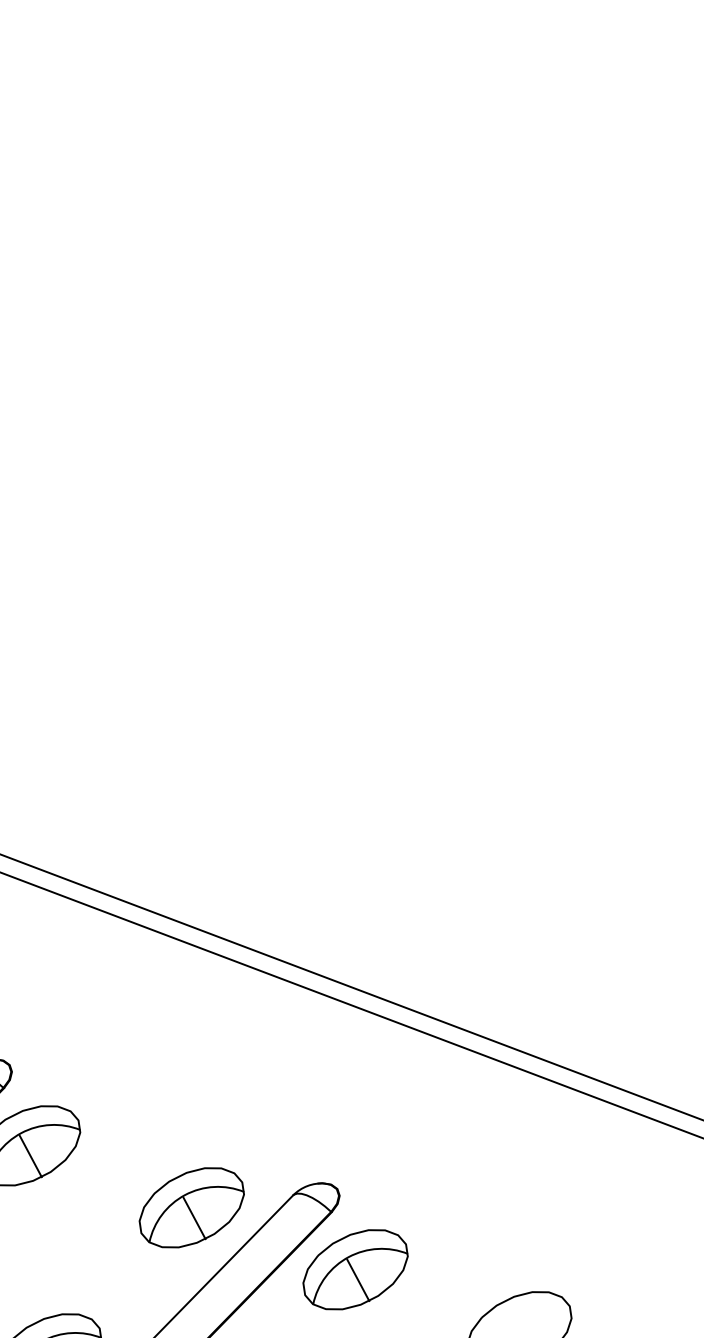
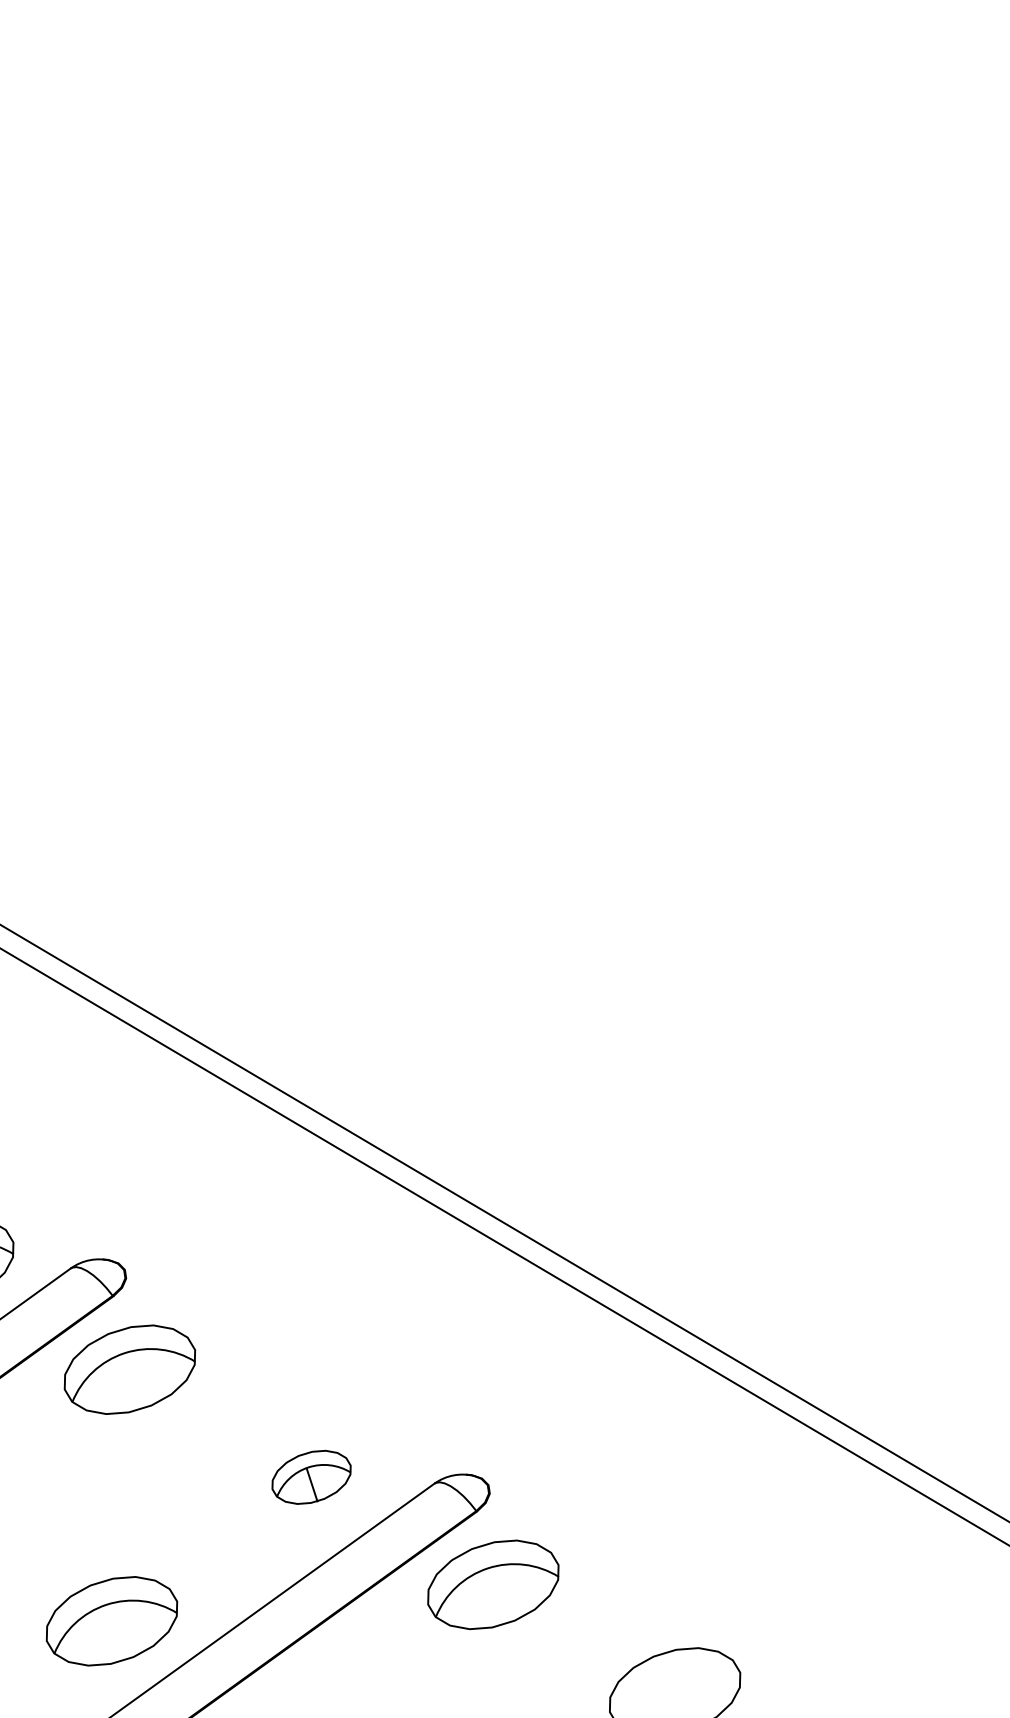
line: (30, 1156) -> (130, 1382), removed
part: (191, 1207) -> (311, 1477), size x0.6
line: (358, 1279) -> (494, 1597), removed

